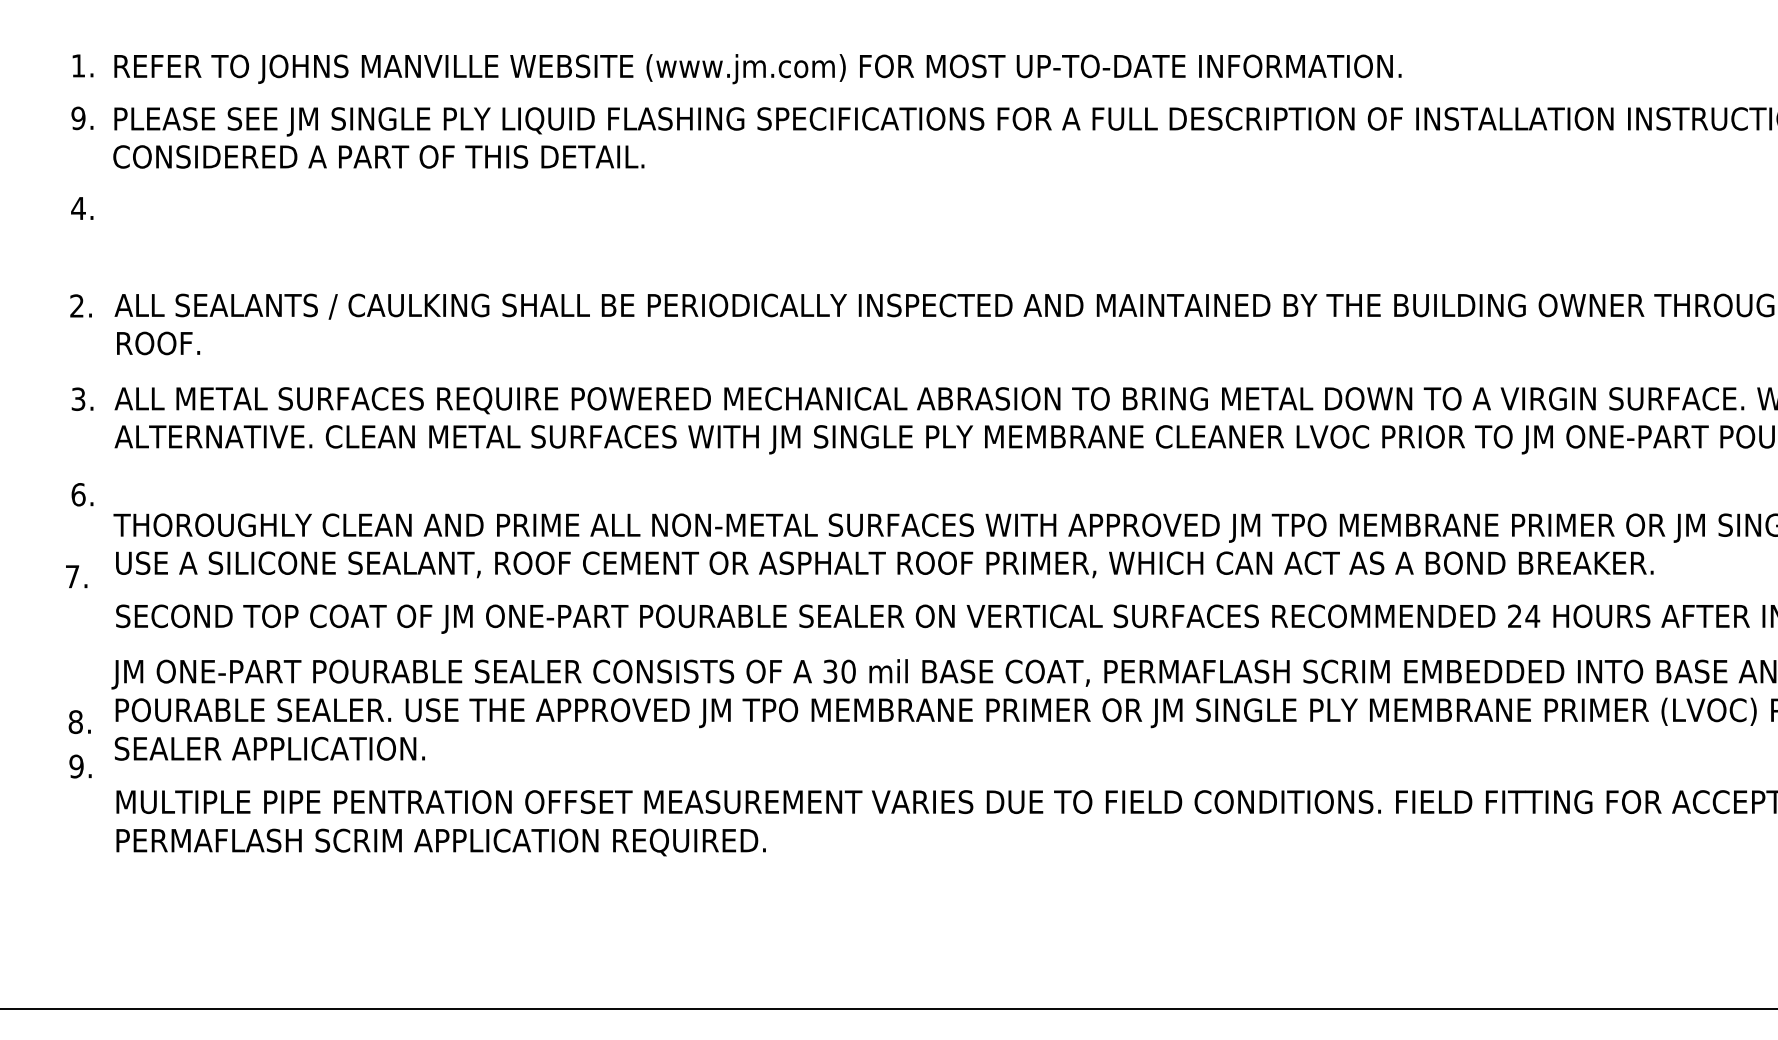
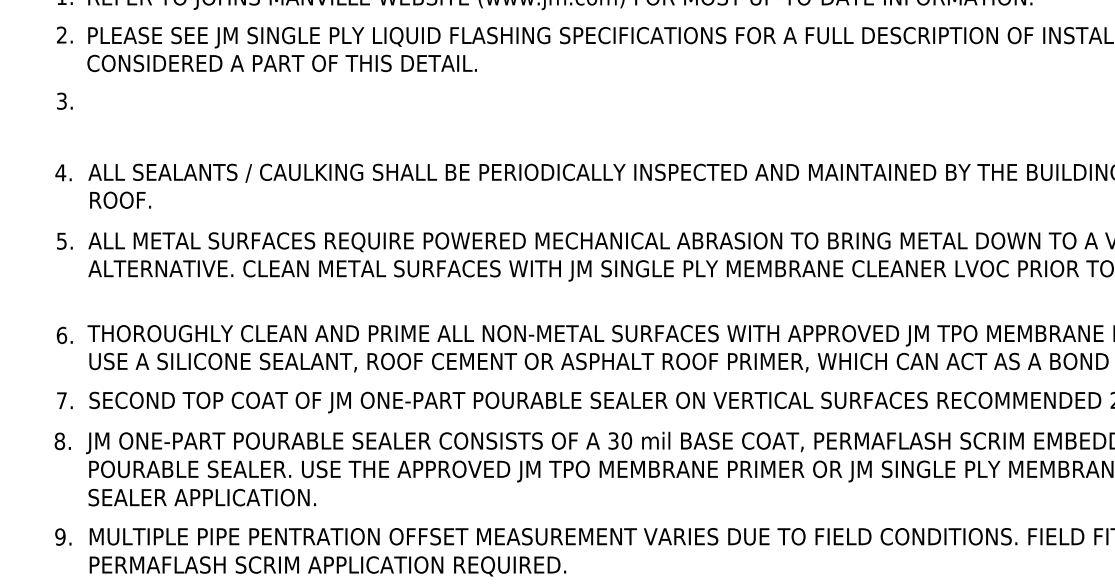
text: (78, 118) -> (61, 35), 9. -> 2.
text: (78, 208) -> (61, 101), 4. -> 3.
text: (76, 305) -> (60, 172), 2. -> 4.
text: (78, 398) -> (61, 240), 3. -> 5.
text: (82, 494) -> (64, 335), moved
text: (76, 576) -> (64, 400), moved
text: (79, 721) -> (62, 440), moved
text: (80, 766) -> (63, 537), moved

